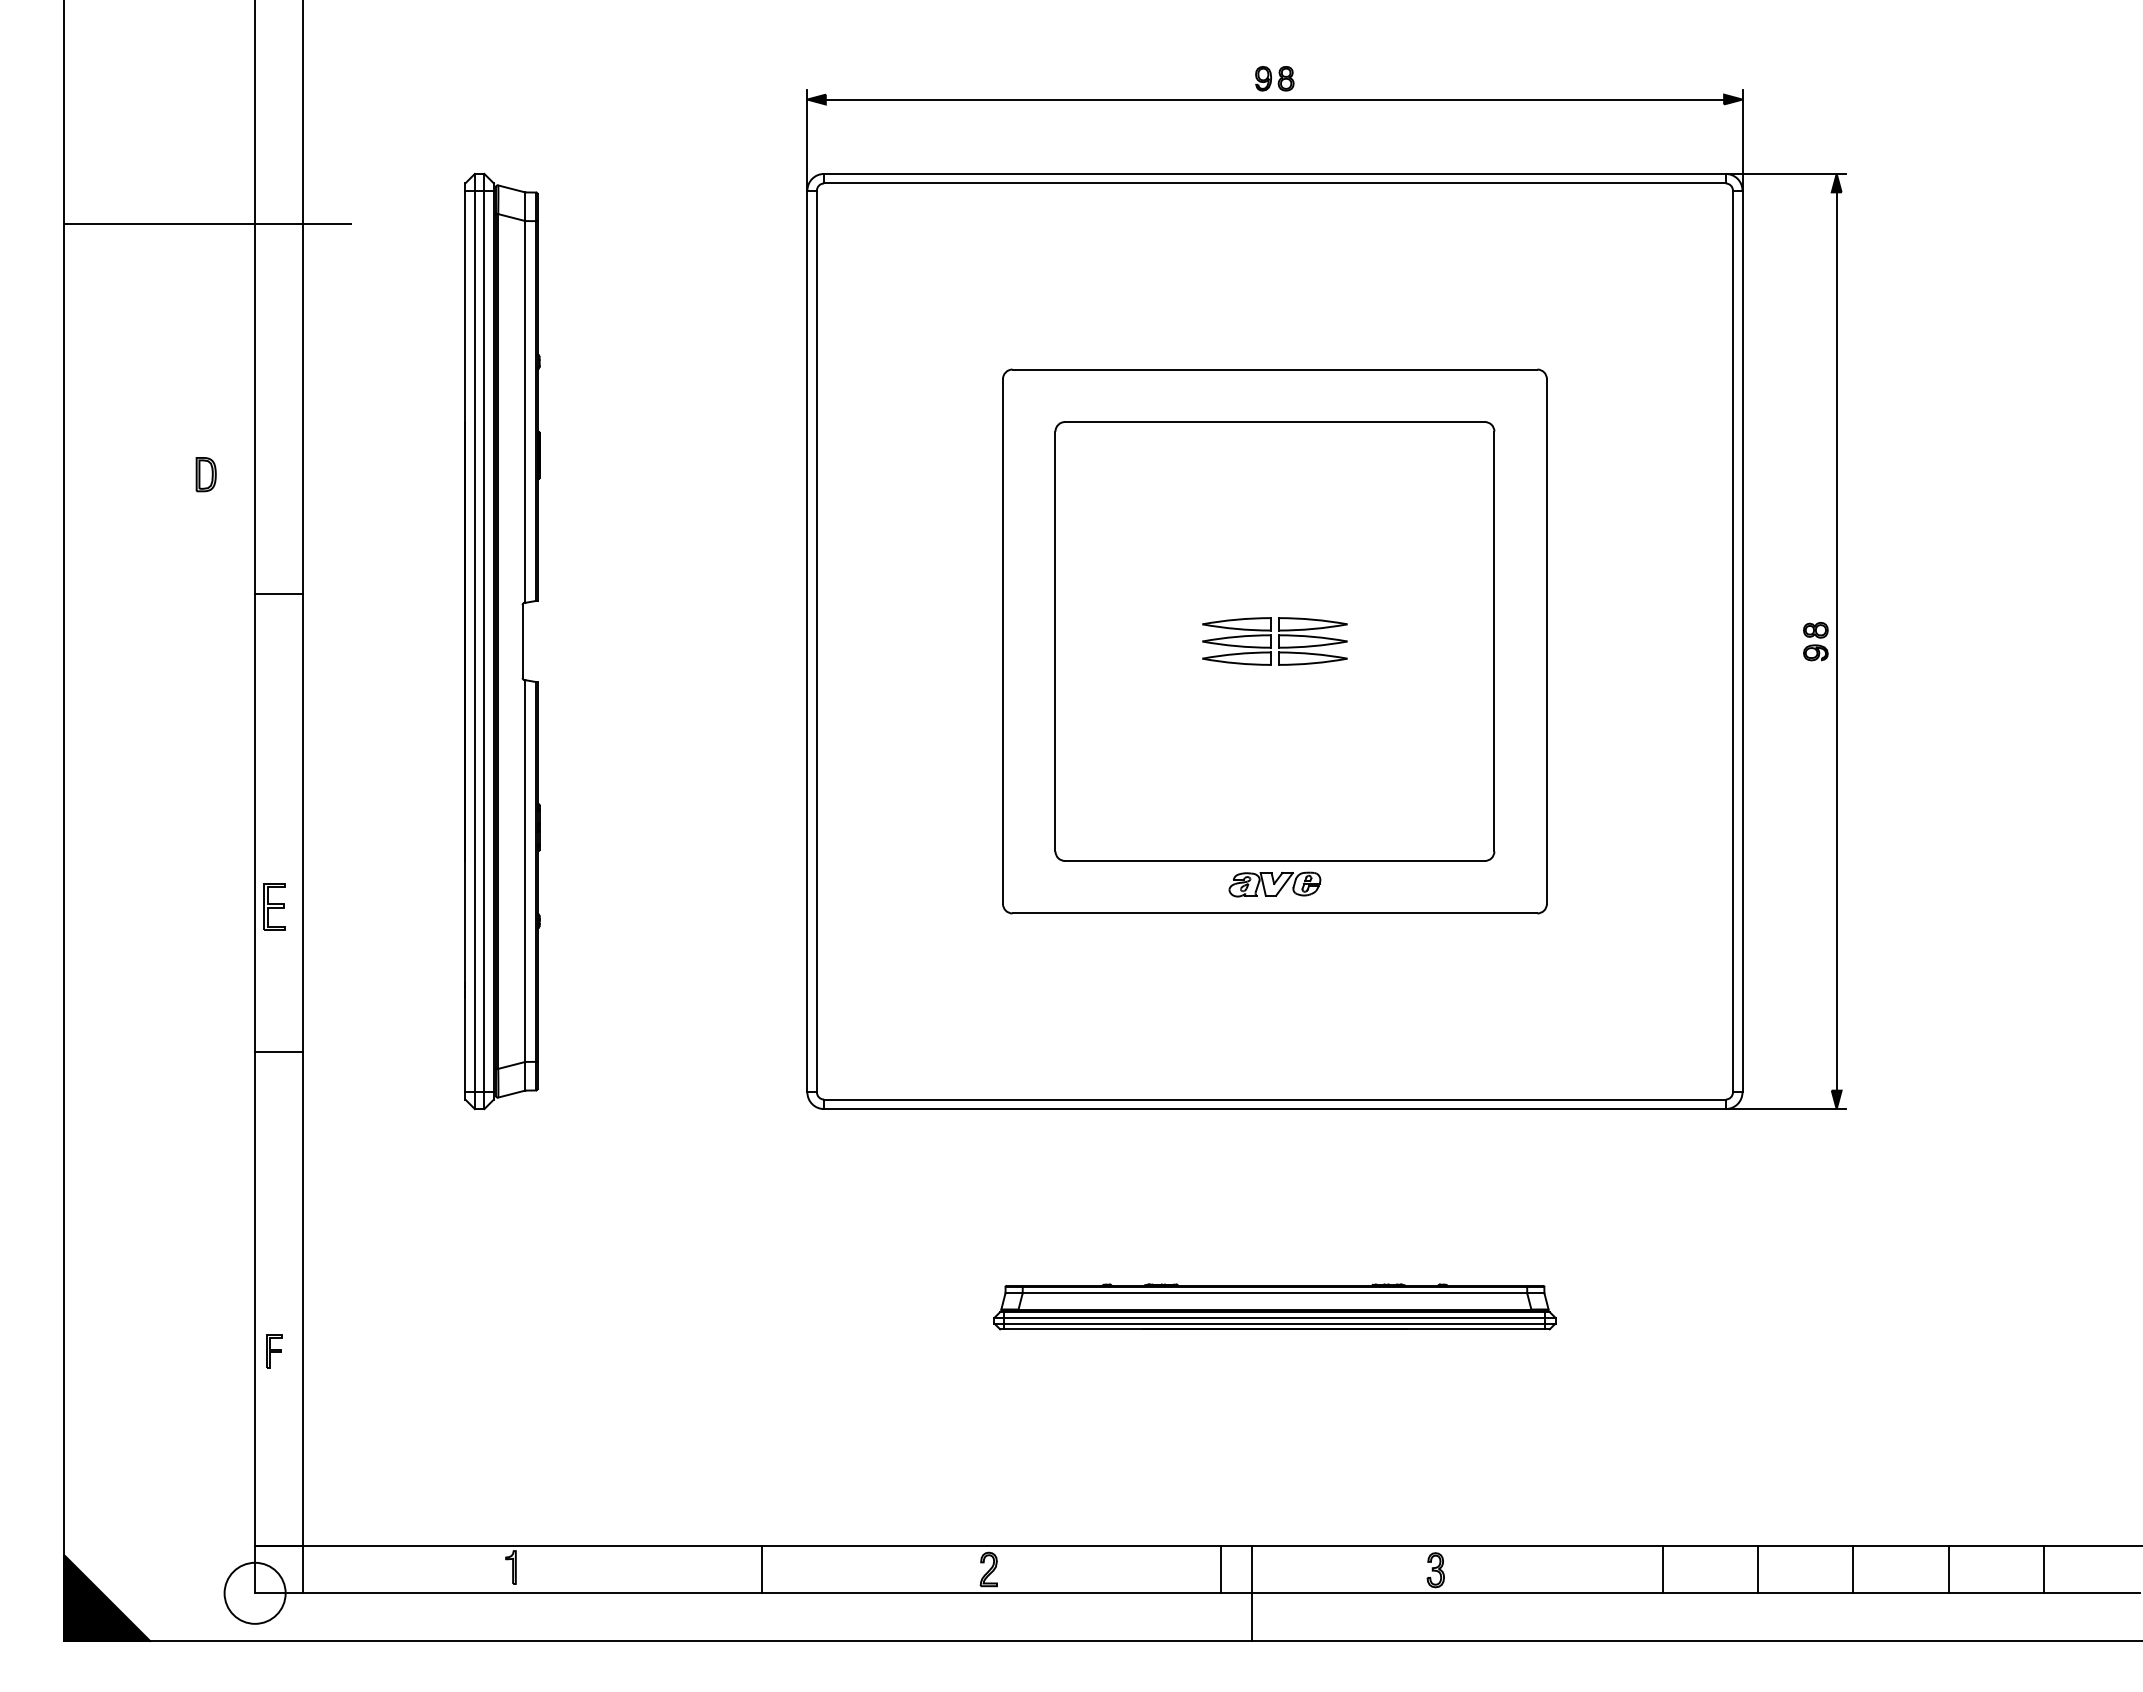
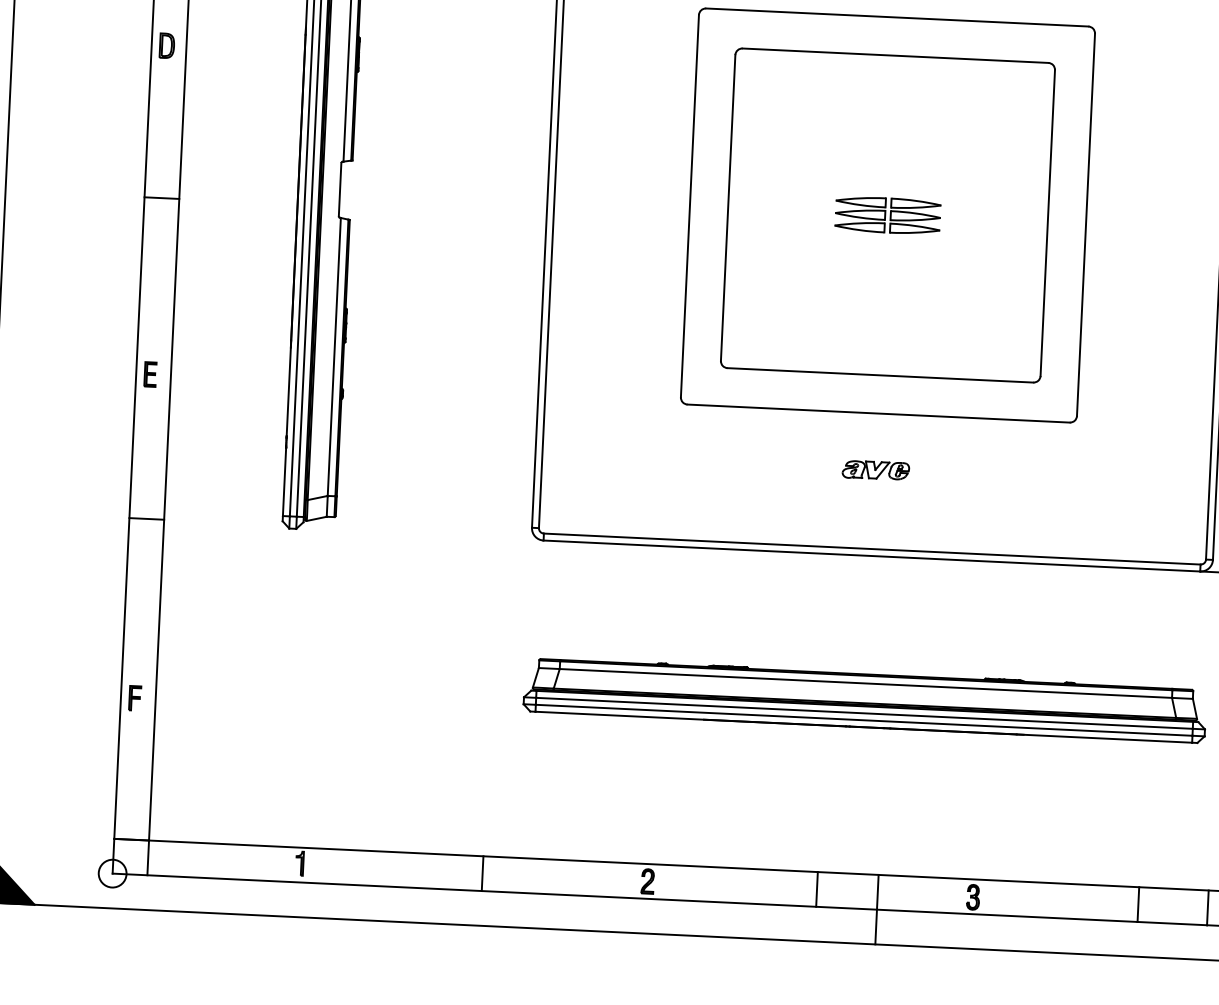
part: (205, 474) -> (166, 45), moved
line: (278, 593) -> (161, 198), moved
part: (1274, 884) -> (875, 470), moved
part: (274, 906) -> (150, 374), size x0.71
line: (278, 1052) -> (146, 519), moved
part: (1274, 1306) -> (864, 699), size x1.67
circle: (255, 1593) -> (112, 873), size x0.62
line: (1251, 1593) -> (876, 909), moved

